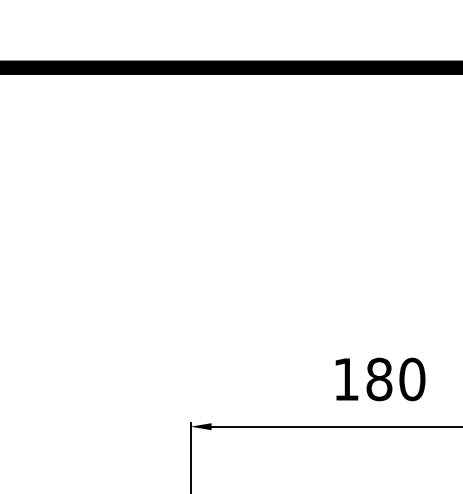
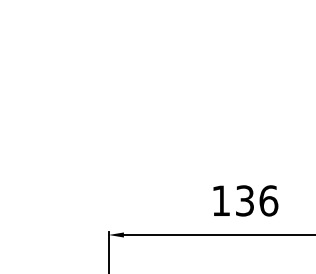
text: (395, 379) -> (256, 200), 180 -> 136

